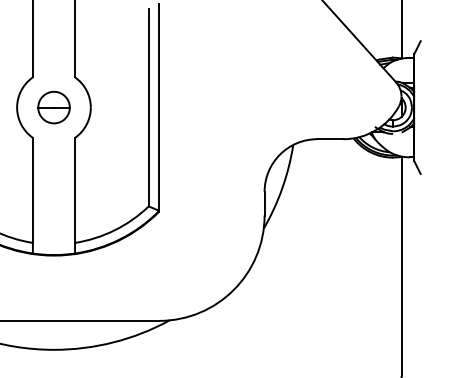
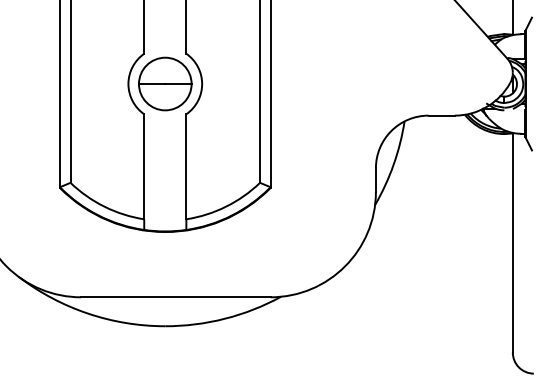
part: (54, 107) -> (165, 83), size x1.67

